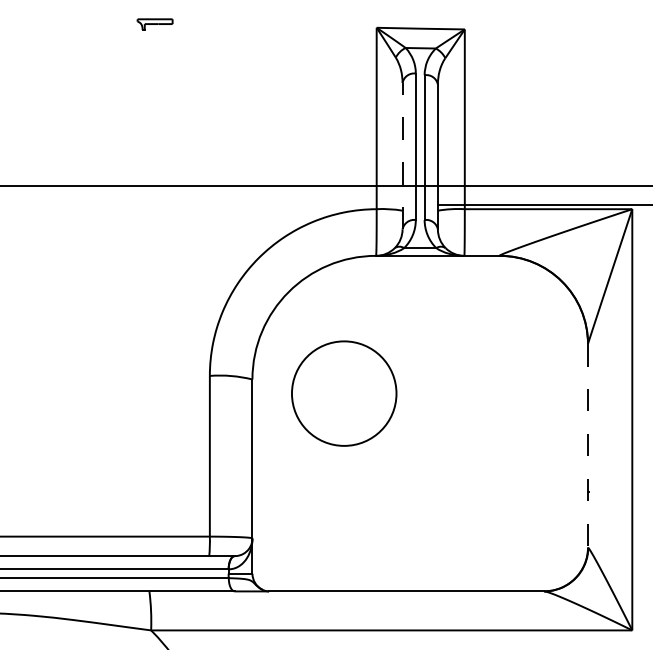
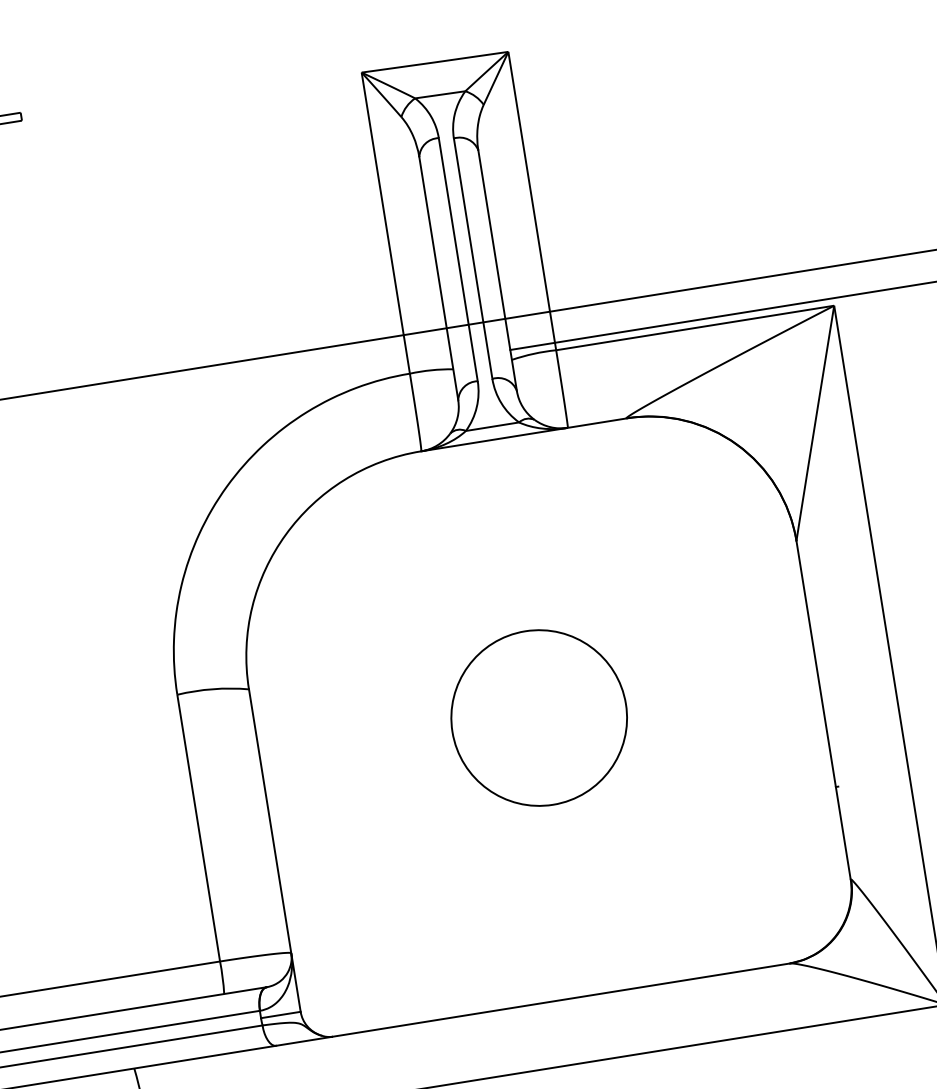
line: (402, 155) -> (438, 277), dashed -> solid
circle: (344, 393) -> (539, 717), moved
line: (588, 445) -> (824, 709), dashed -> solid

